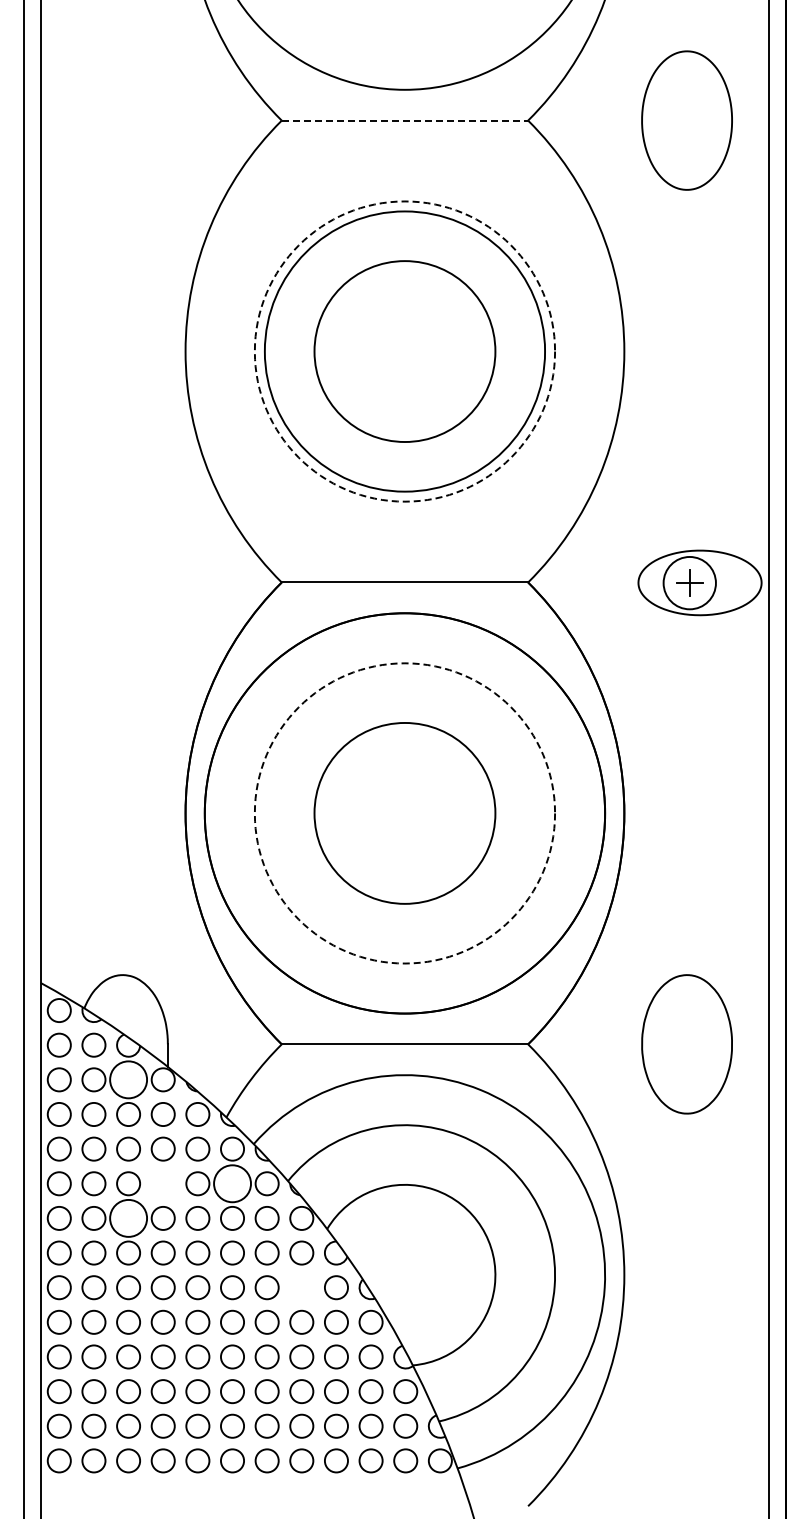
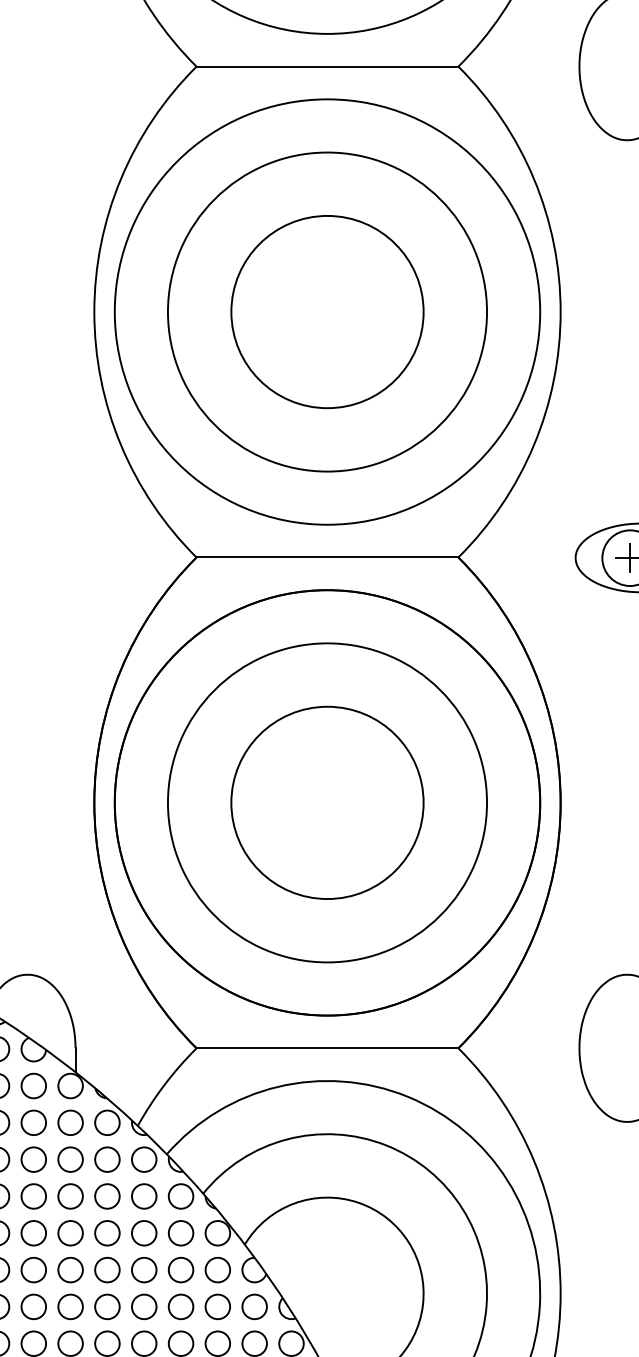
line: (405, 120) -> (328, 66), dashed -> solid
circle: (404, 351) -> (327, 312), dashed -> solid
circle: (404, 351) -> (327, 312), size x1.43
circle: (404, 813) -> (327, 802), dashed -> solid
circle: (128, 1079) -> (33, 1085), size x0.62
circle: (162, 1183) -> (69, 1196), added
circle: (232, 1183) -> (144, 1196), size x0.62
circle: (128, 1217) -> (33, 1232), size x0.62
circle: (301, 1287) -> (217, 1306), added

